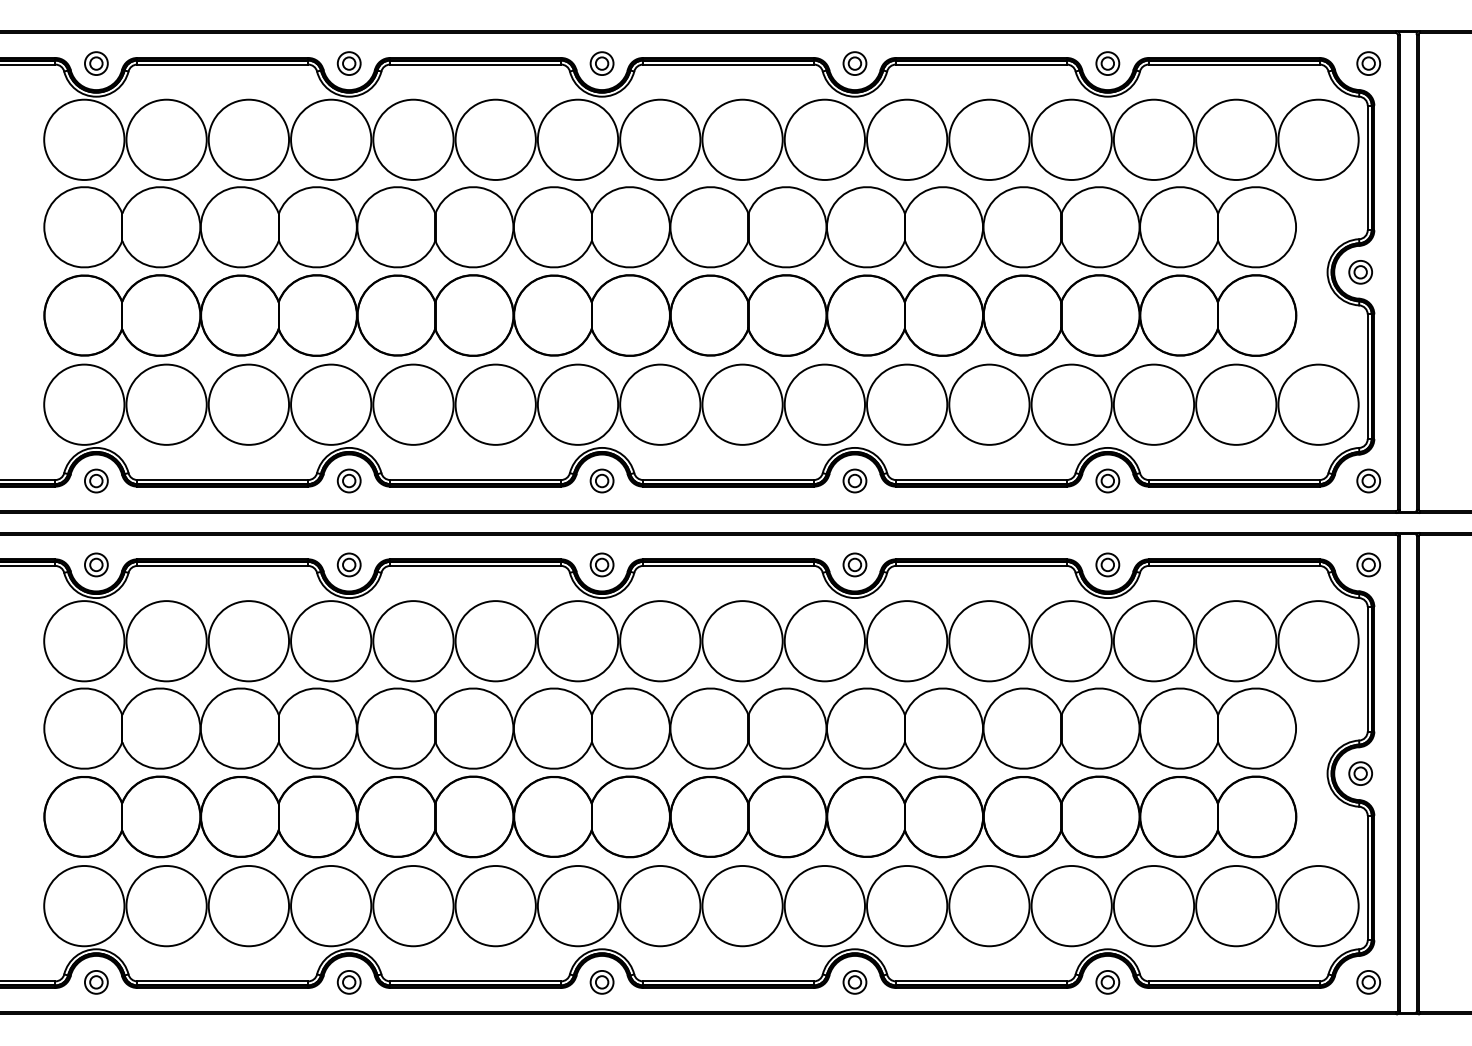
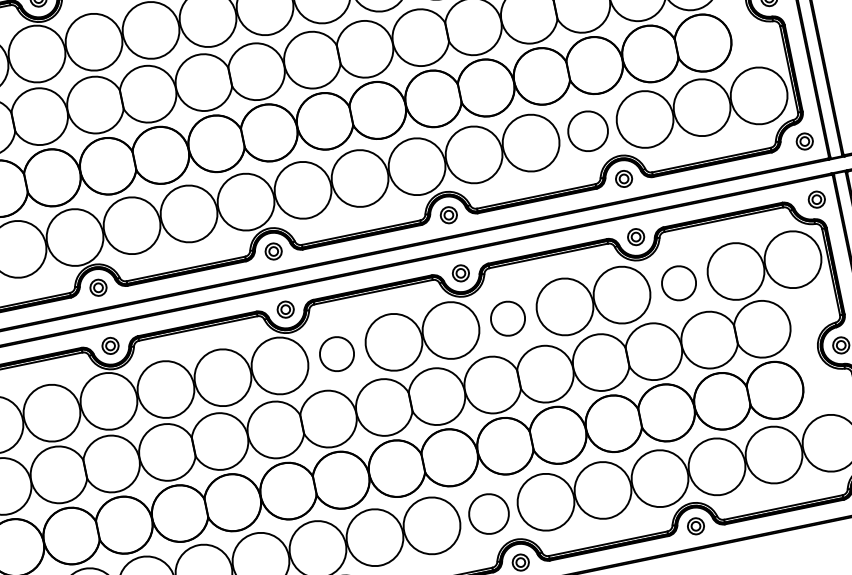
circle: (1071, 404) -> (587, 131), size x0.7
circle: (660, 641) -> (337, 354), size x0.6
circle: (907, 641) -> (508, 318), size x0.6
circle: (1153, 641) -> (678, 283), size x0.6
circle: (824, 905) -> (488, 513), size x0.7

